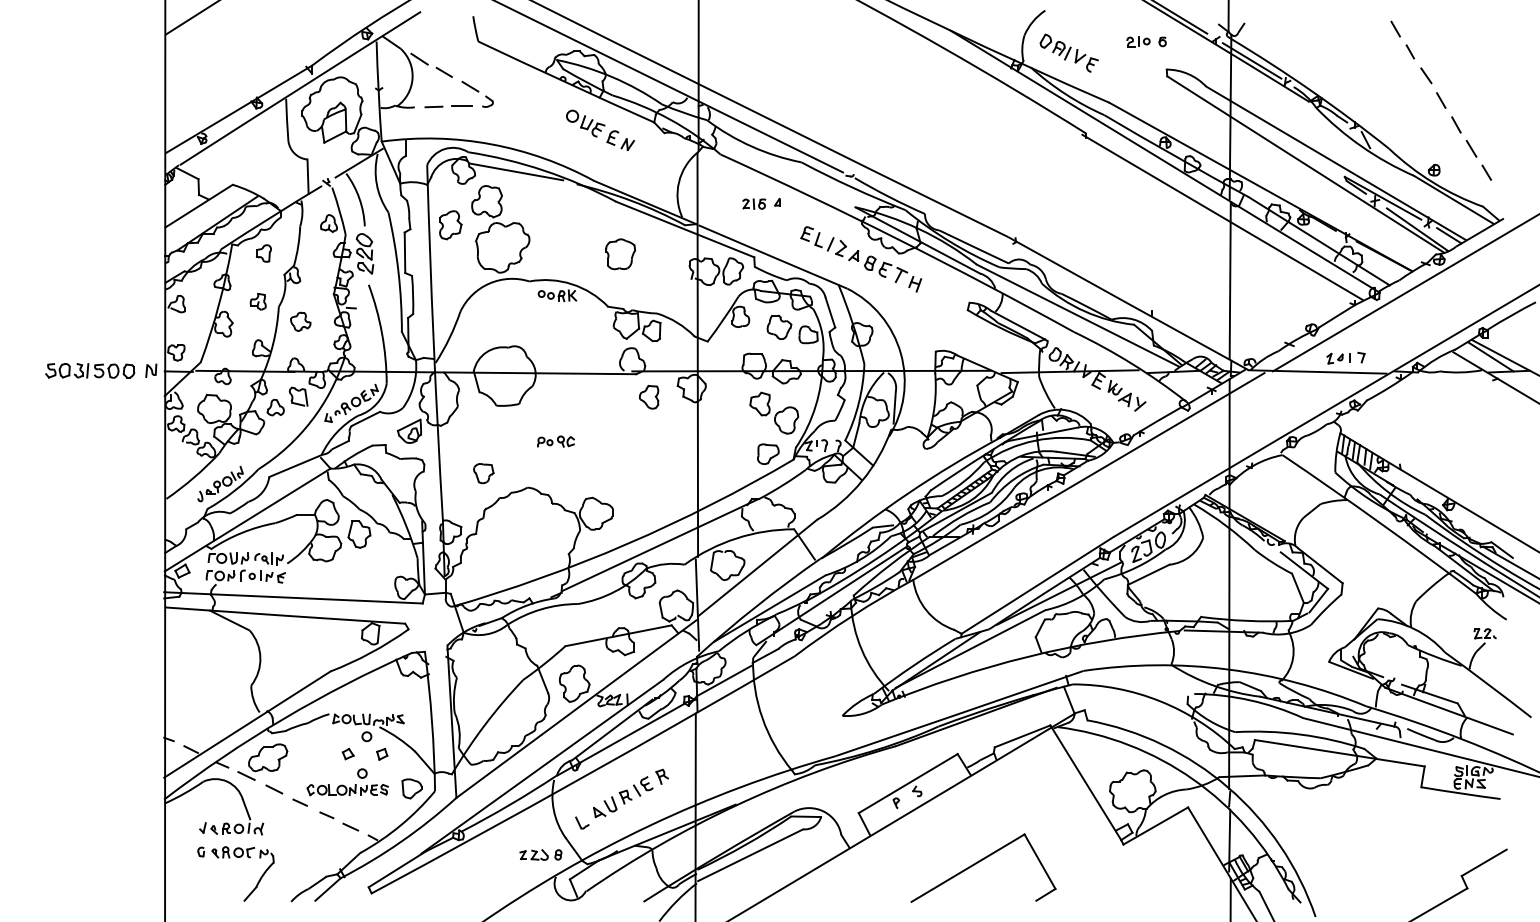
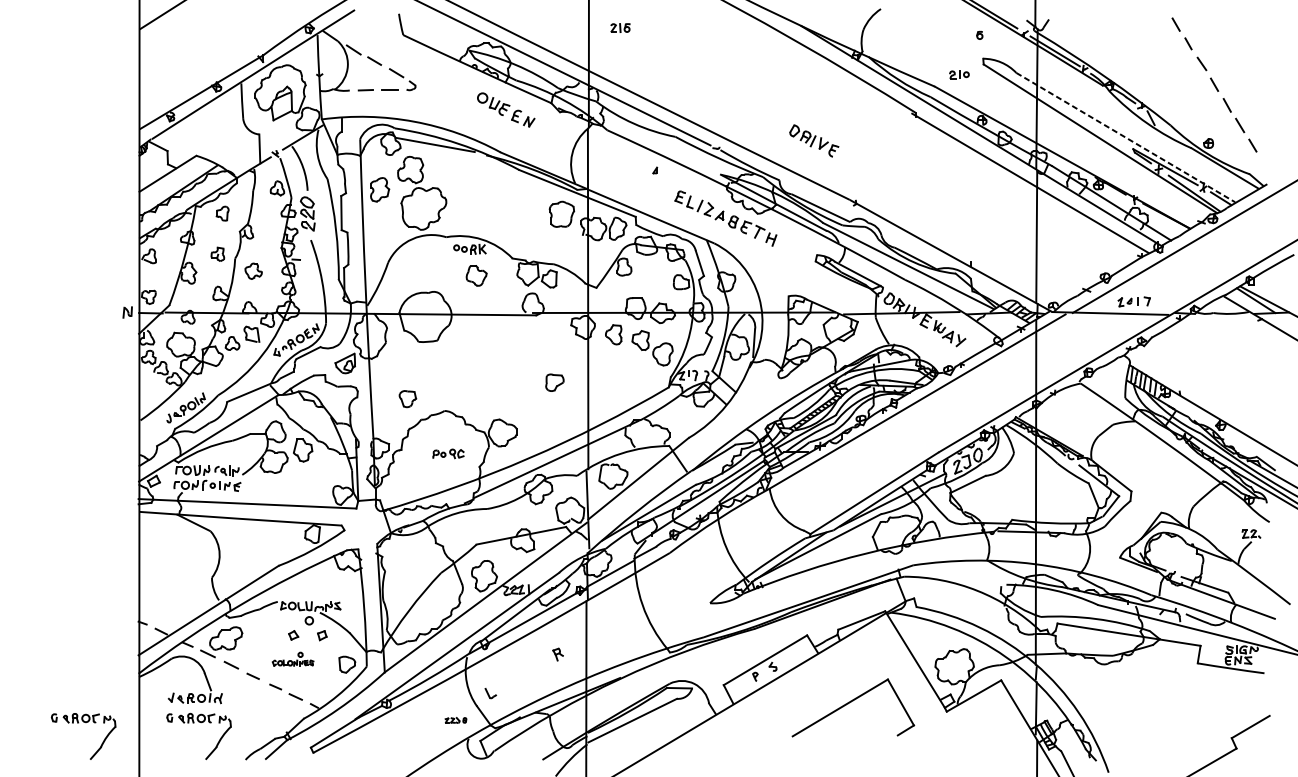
part: (1138, 41) -> (959, 74), moved
part: (1068, 52) -> (813, 140), moved
line: (1335, 163) -> (1125, 137), solid -> dashed
part: (754, 203) -> (620, 27), moved
part: (620, 254) -> (561, 214), moved
part: (779, 326) -> (476, 275), moved
part: (90, 370) -> (76, 312), removed
part: (649, 396) -> (614, 334), moved
part: (555, 441) -> (448, 453), moved
part: (768, 453) -> (555, 382), moved
part: (347, 782) -> (293, 659), size x0.6
part: (623, 797) -> (525, 672), removed
part: (540, 854) -> (455, 720), size x0.6
part: (93, 858) -> (79, 723), added
part: (981, 861) -> (851, 702), moved

